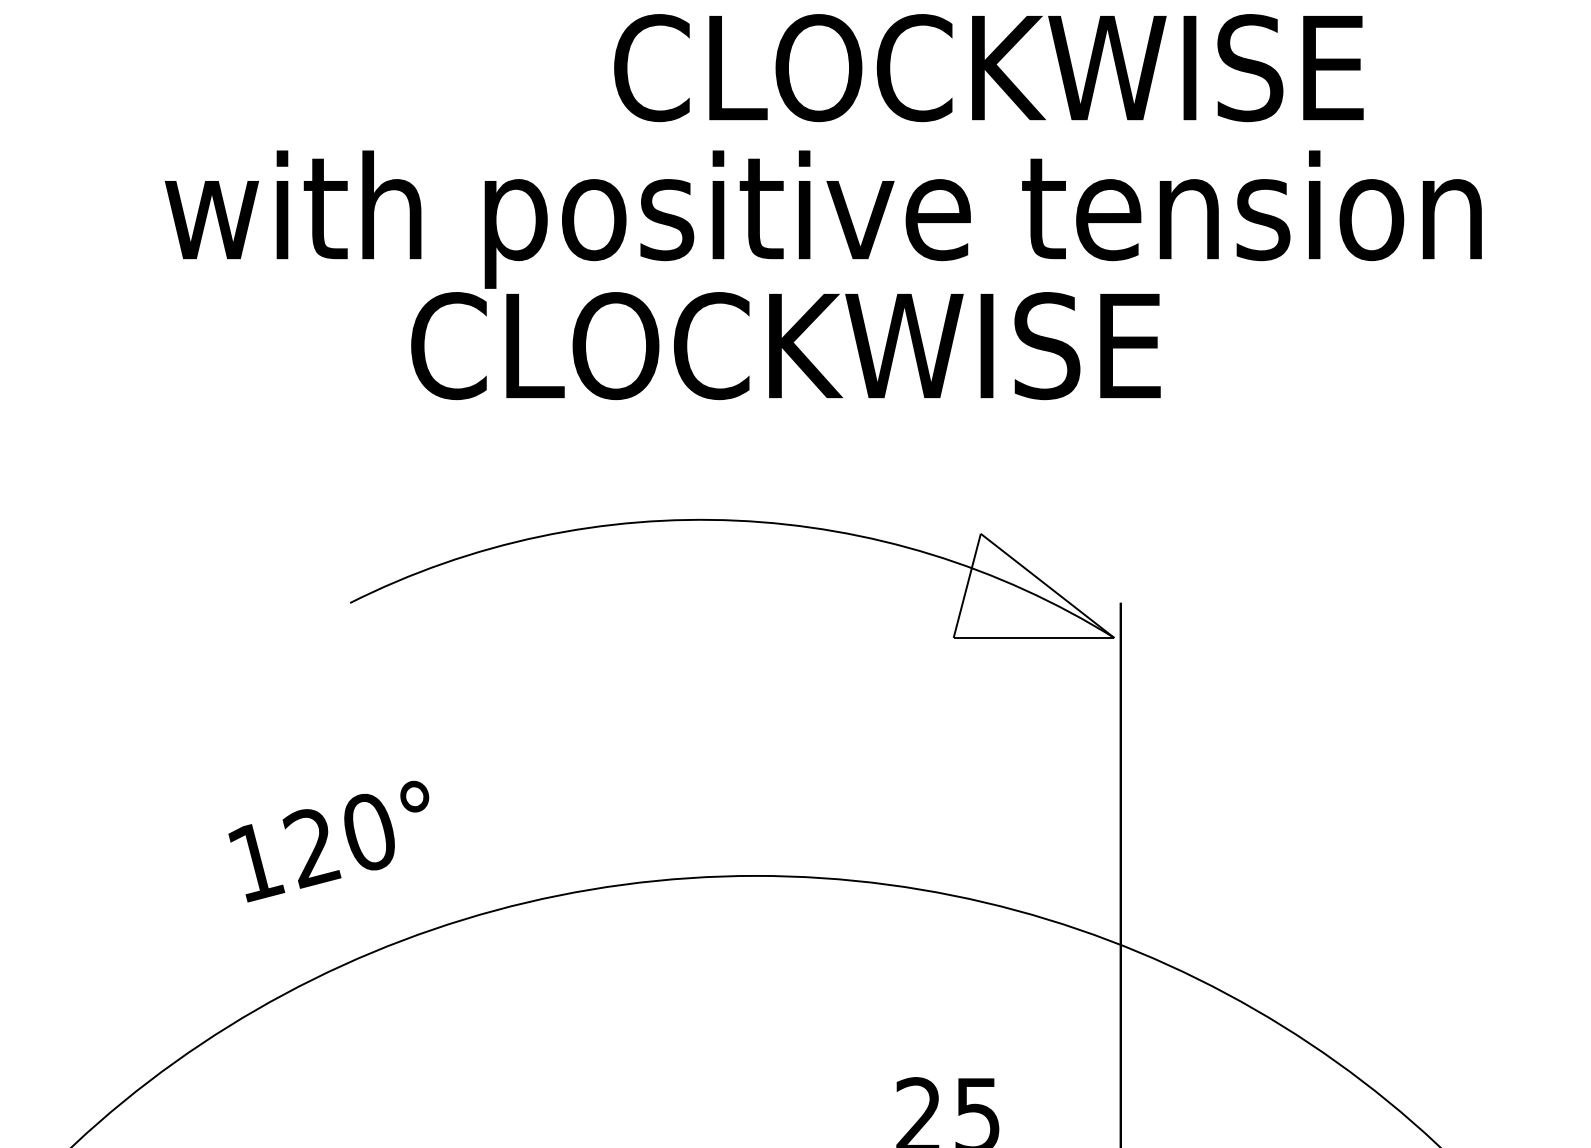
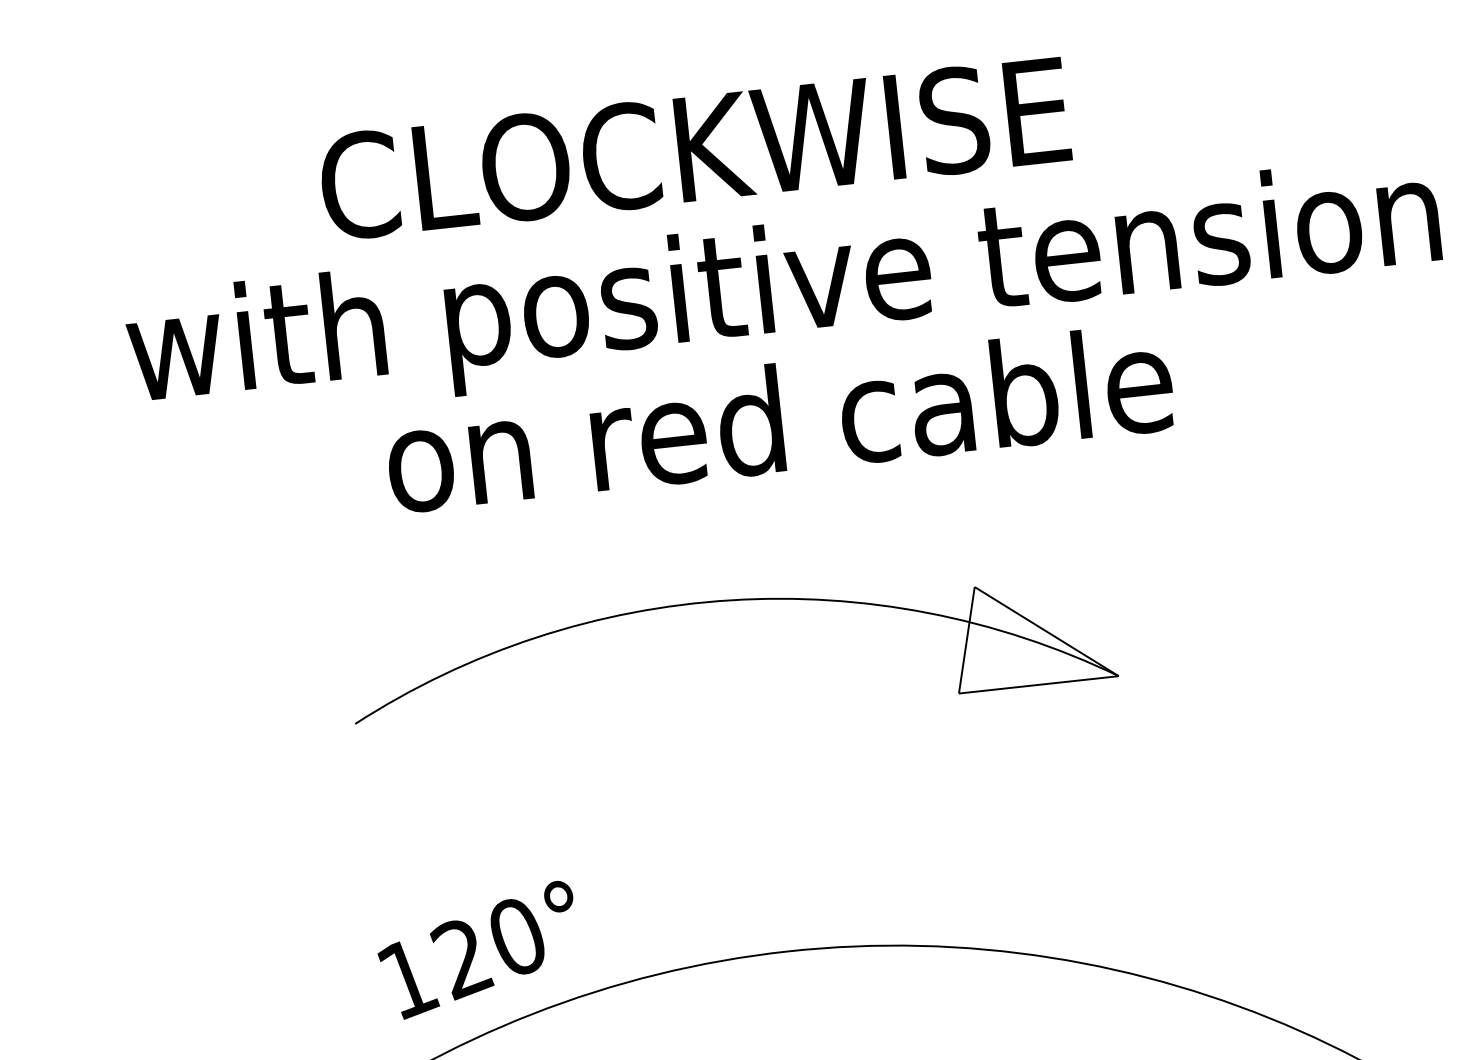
text: (988, 68) -> (694, 149), moved
text: (804, 344) -> (778, 417), CLOCKWISE -> on red cable
text: (328, 841) -> (477, 950), moved

